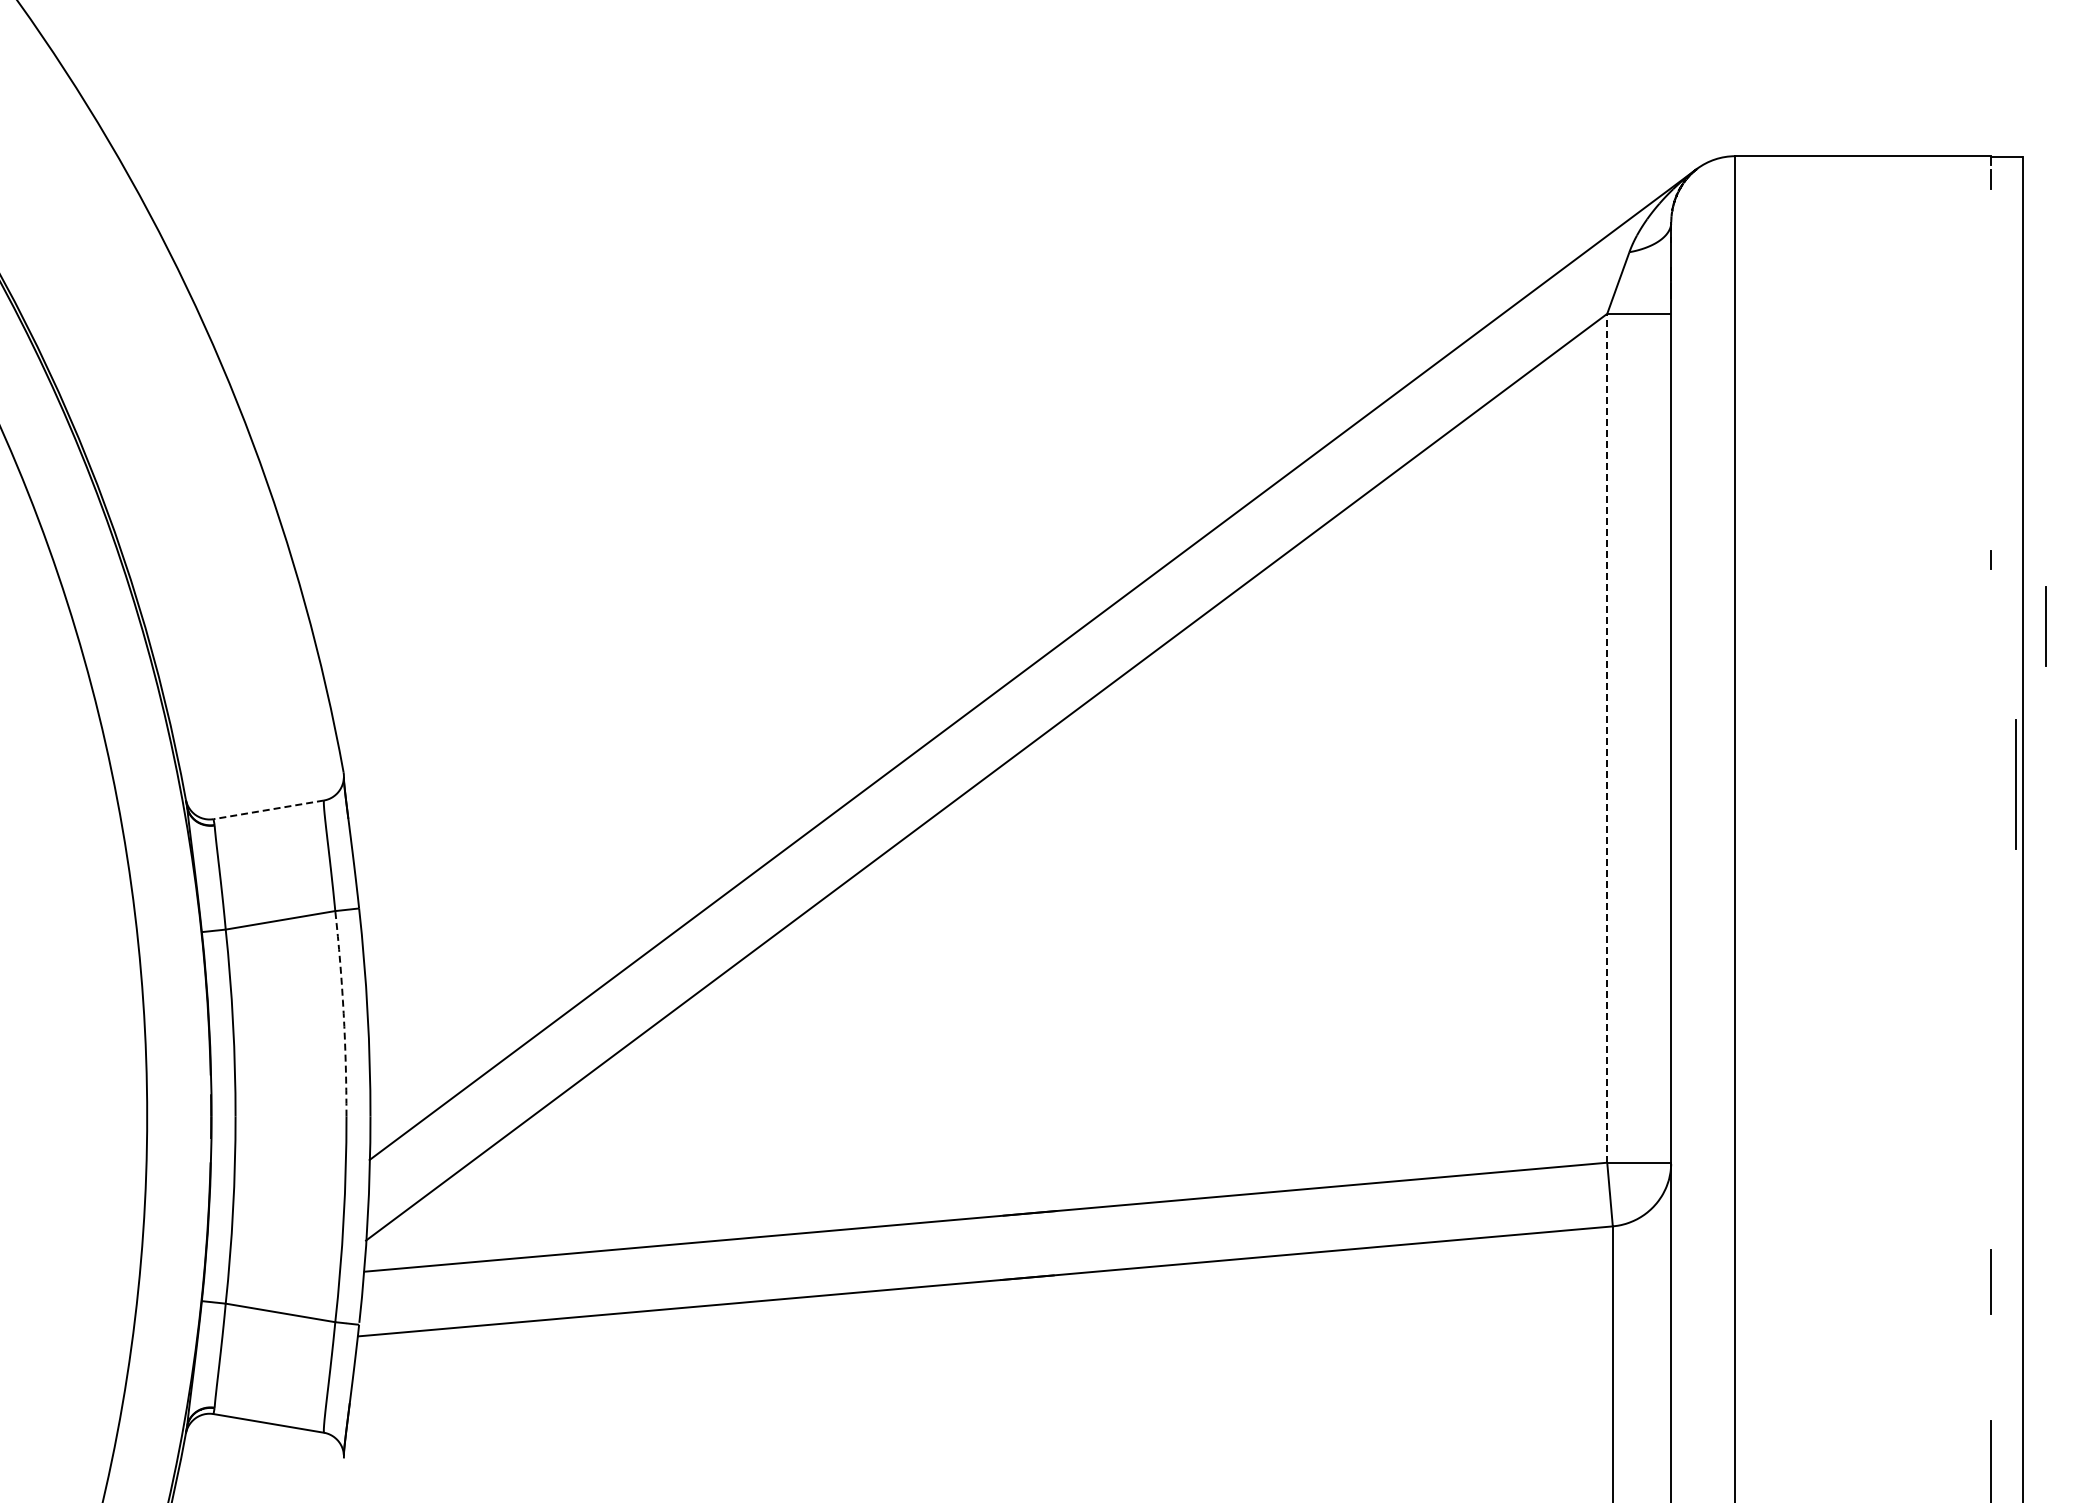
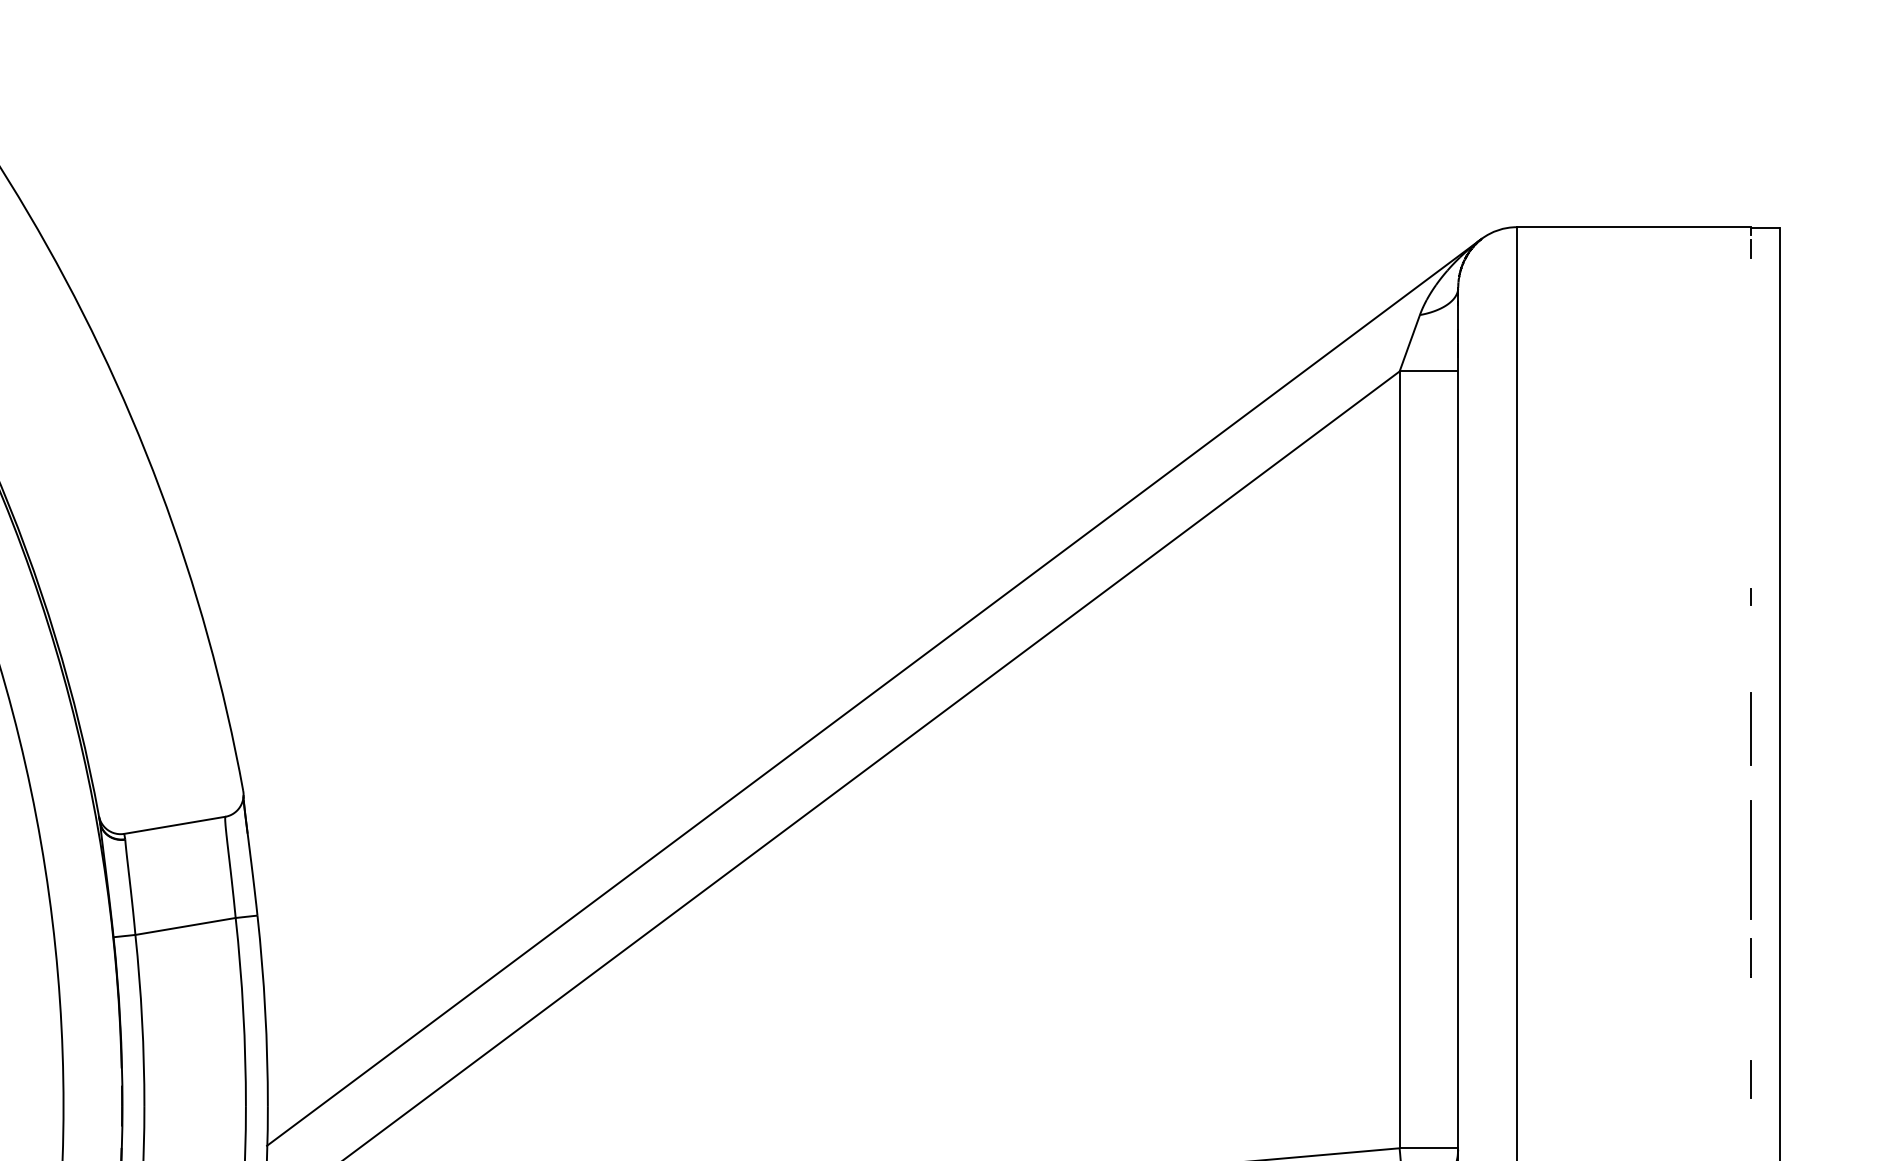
line: (2045, 626) -> (1750, 728), moved
line: (1607, 737) -> (1399, 759), dashed -> solid
line: (2015, 784) -> (1750, 859), moved
line: (268, 809) -> (174, 825), dashed -> solid
line: (1990, 954) -> (1750, 957), added
arc: (343, 1013) -> (243, 1011), dashed -> solid
line: (1991, 1087) -> (1751, 1079), added

